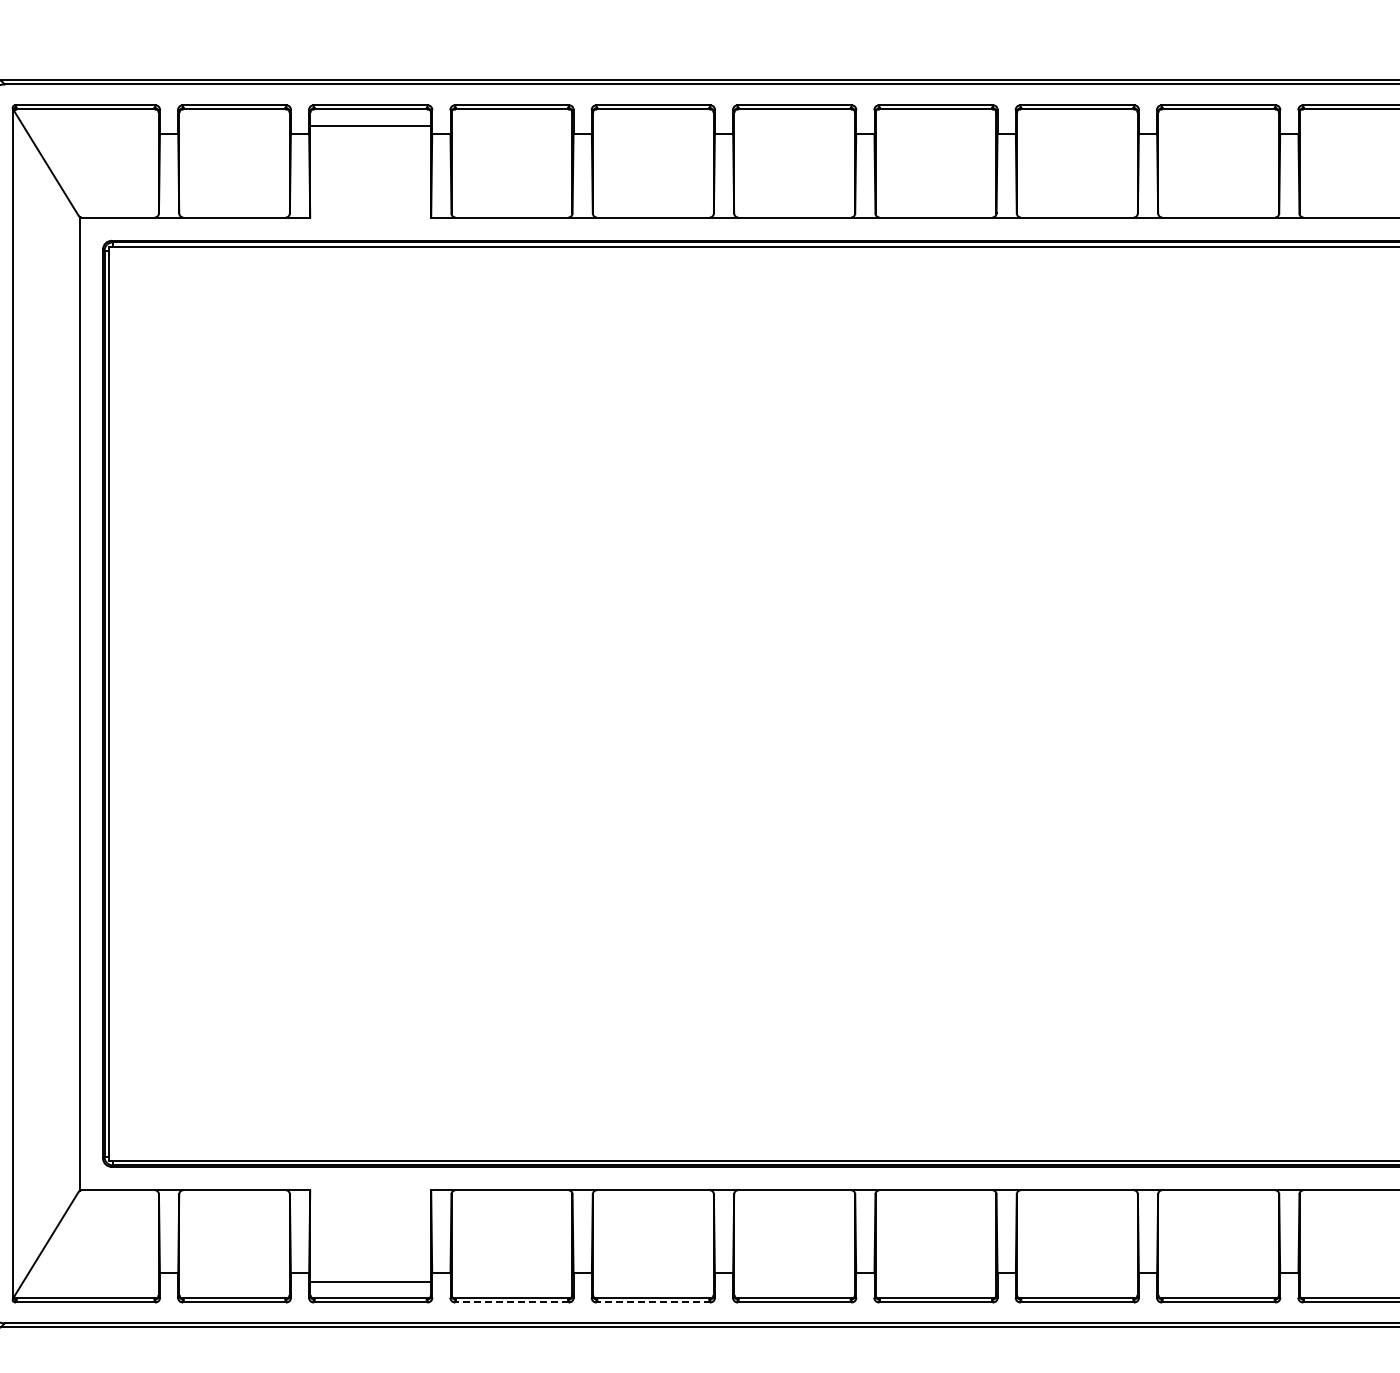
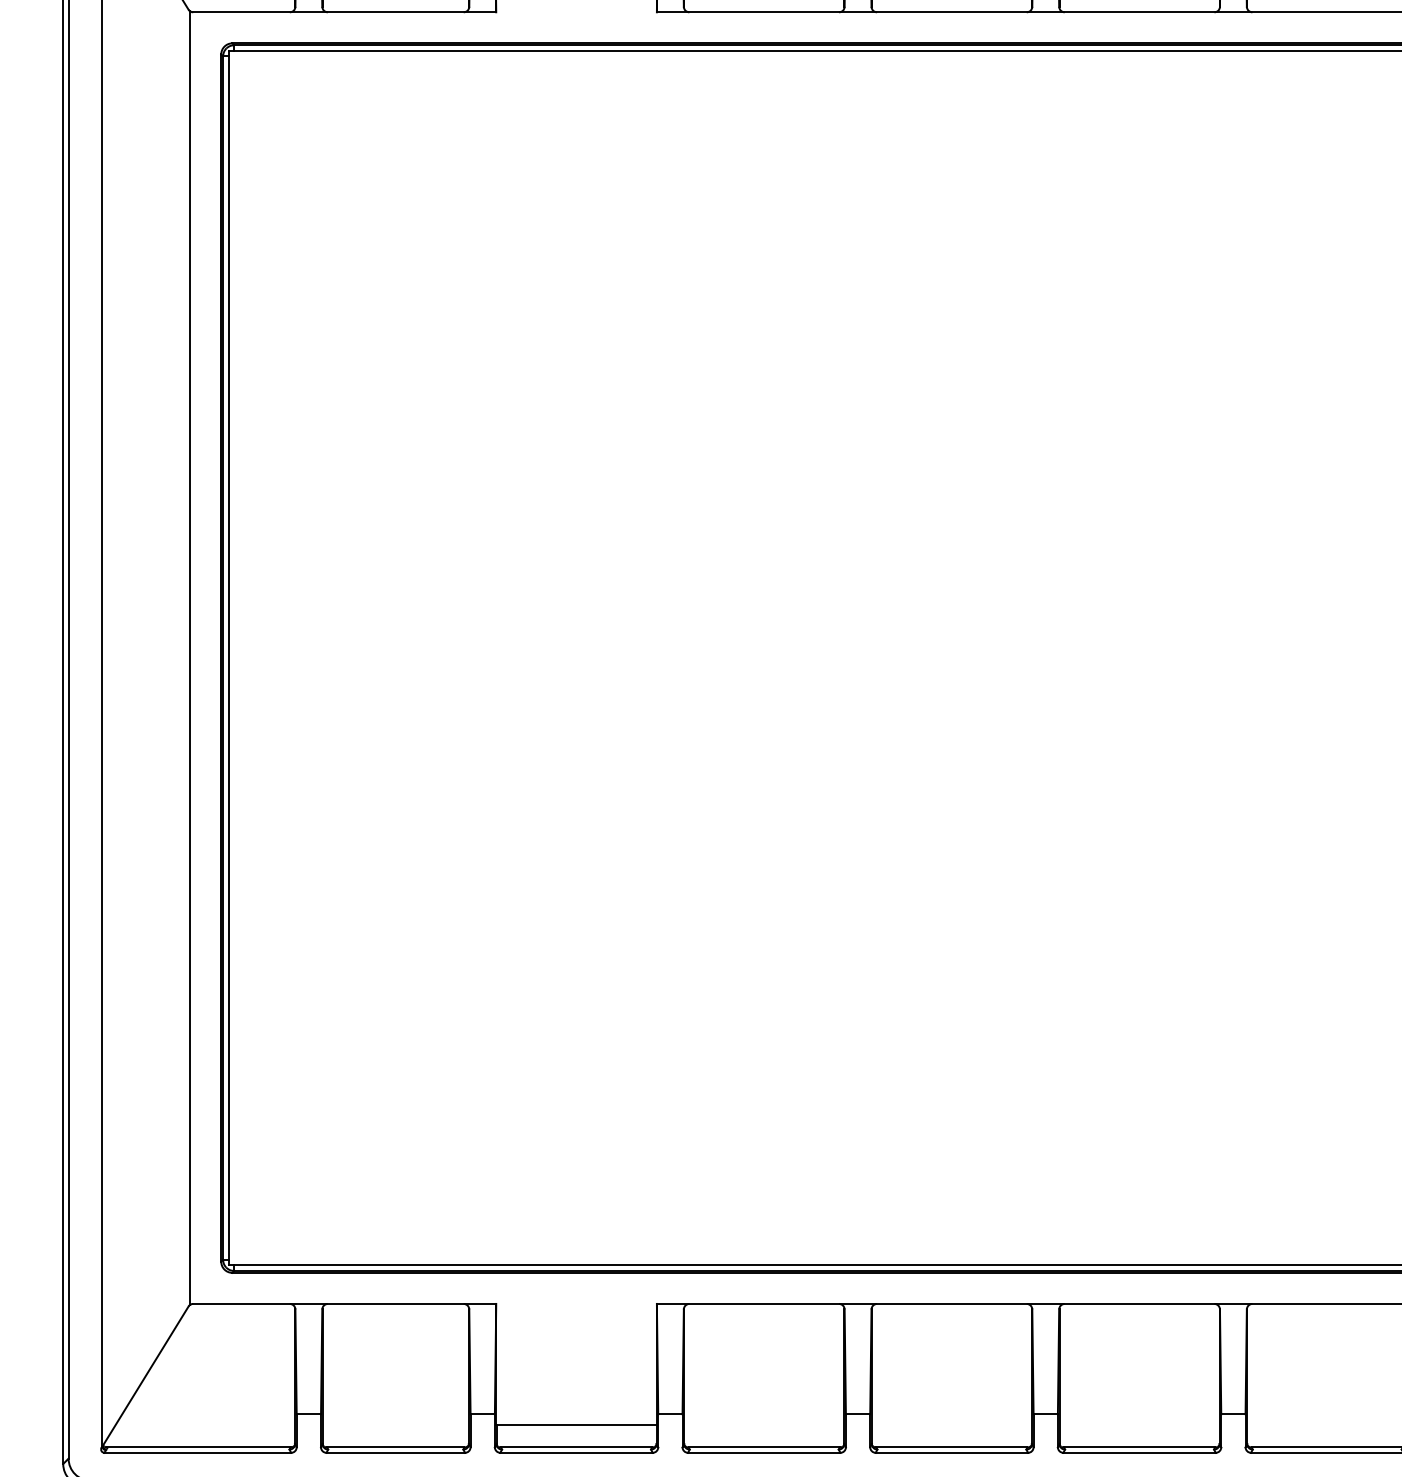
line: (511, 1302) -> (763, 1453), dashed -> solid
line: (652, 1302) -> (950, 1453), dashed -> solid

